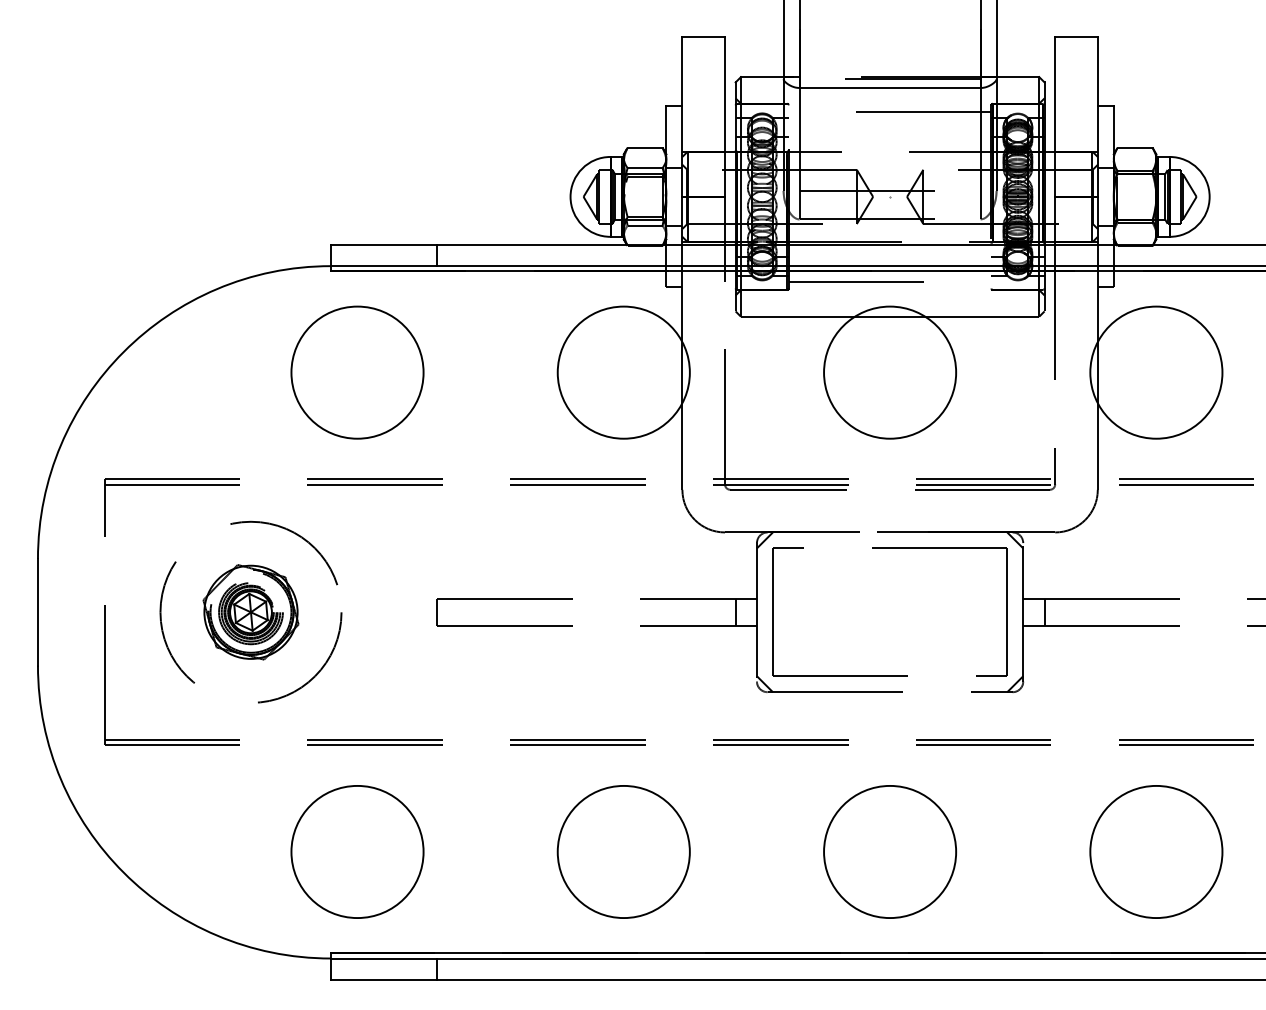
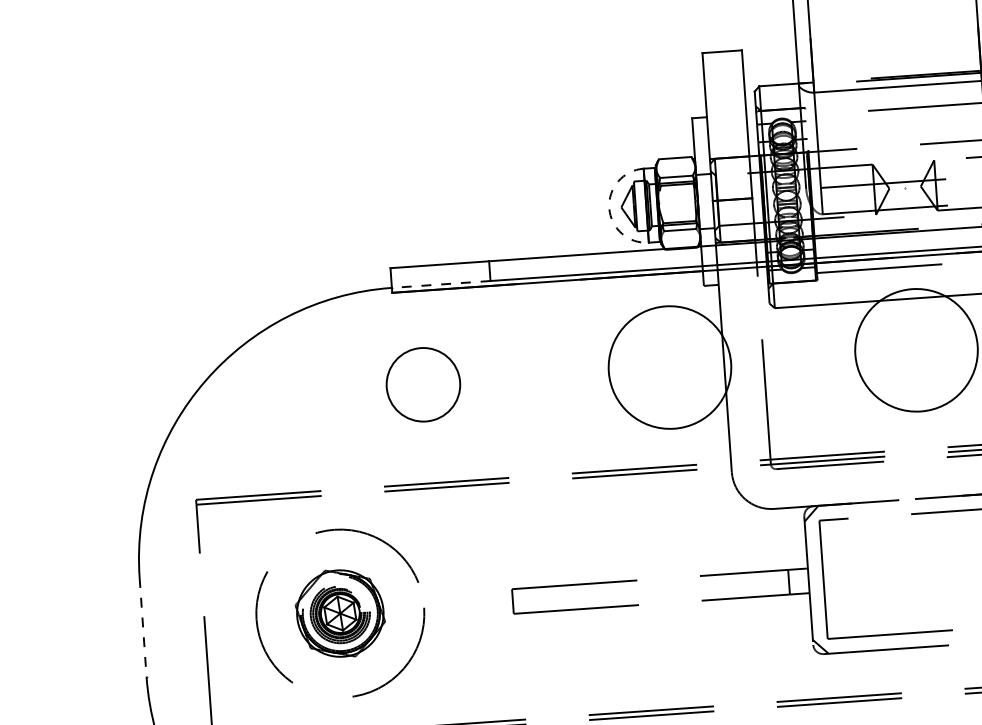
arc: (570, 196) -> (609, 207), solid -> dashed
line: (383, 266) -> (440, 284), solid -> dashed
circle: (357, 372) -> (423, 384), size x0.6
line: (37, 612) -> (142, 627), solid -> dashed

